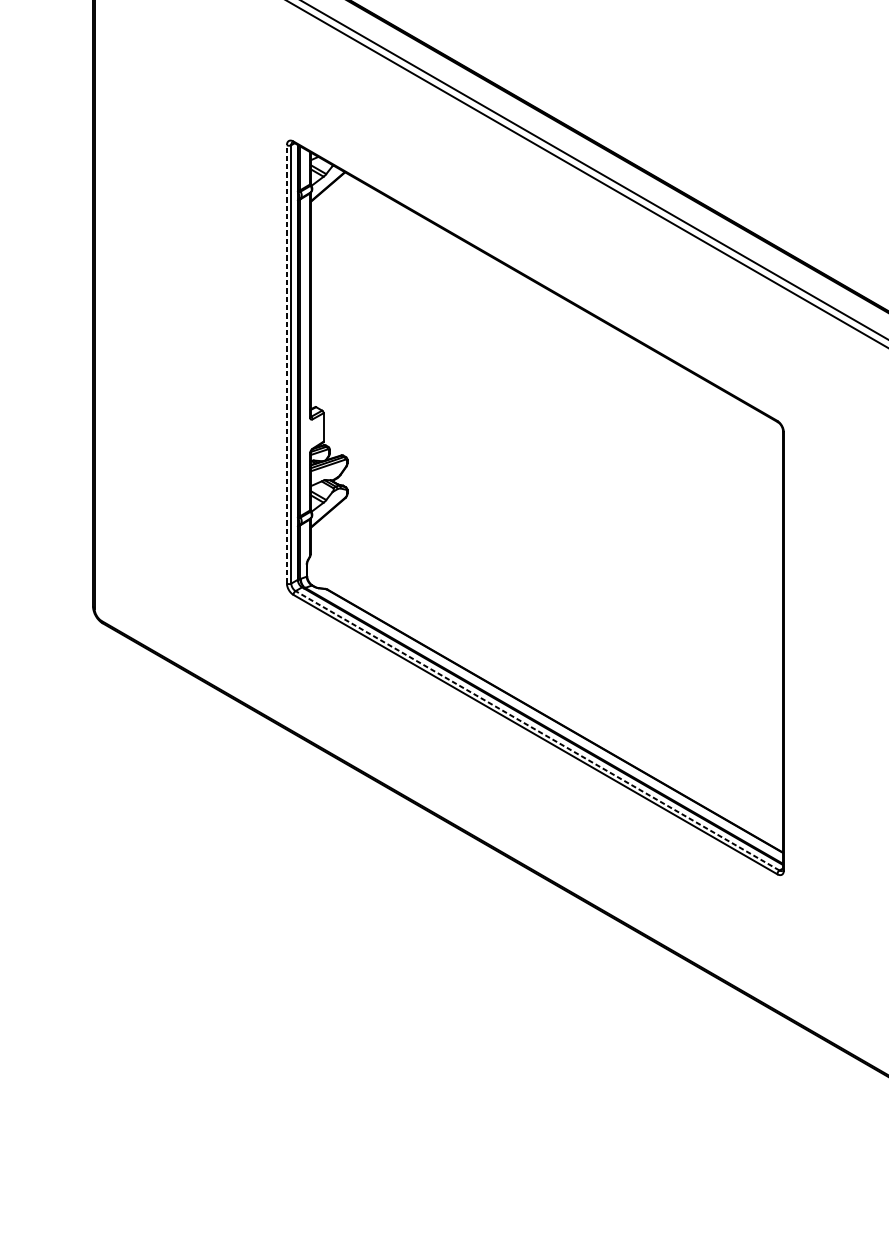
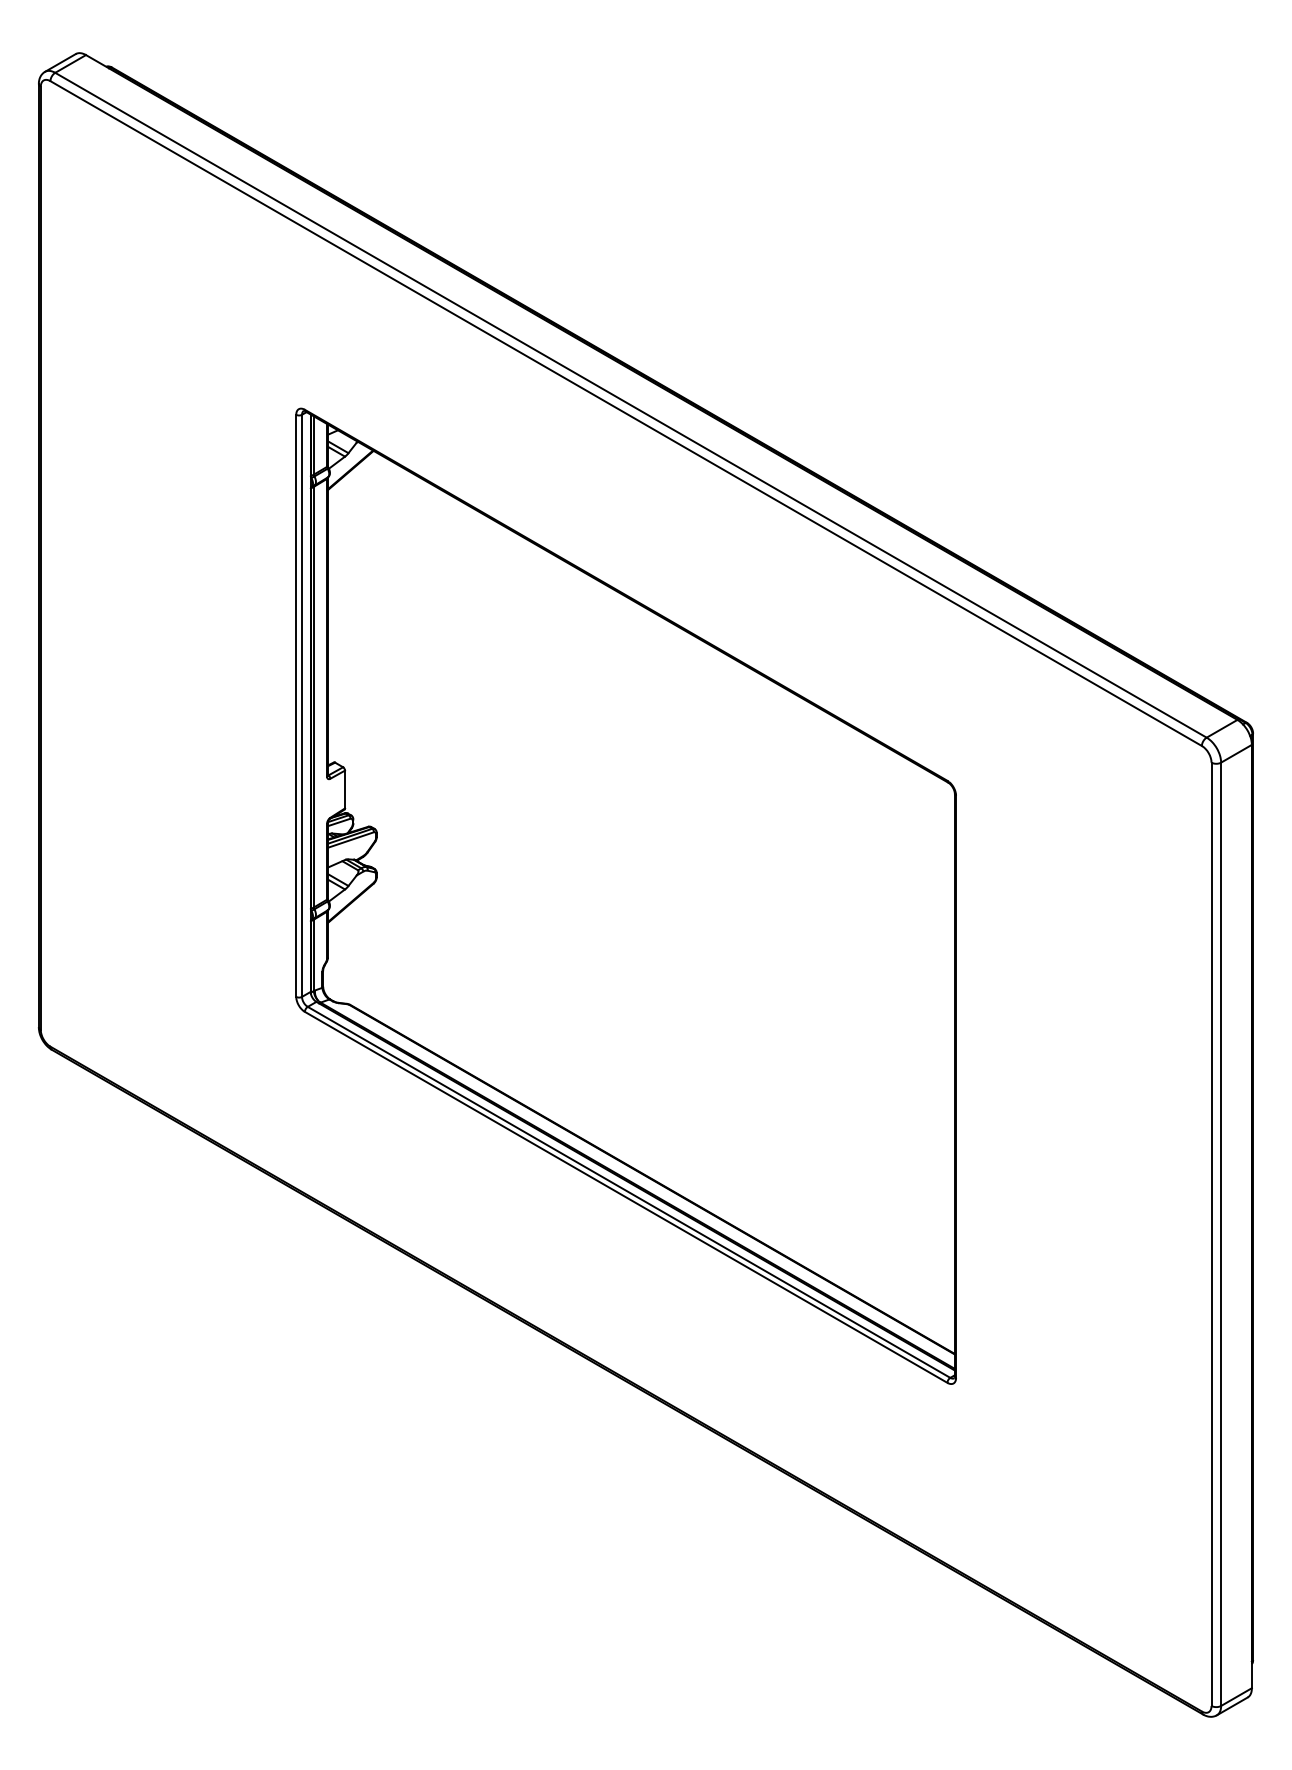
line: (287, 364) -> (296, 705), dashed -> solid
line: (537, 730) -> (629, 1192), dashed -> solid

